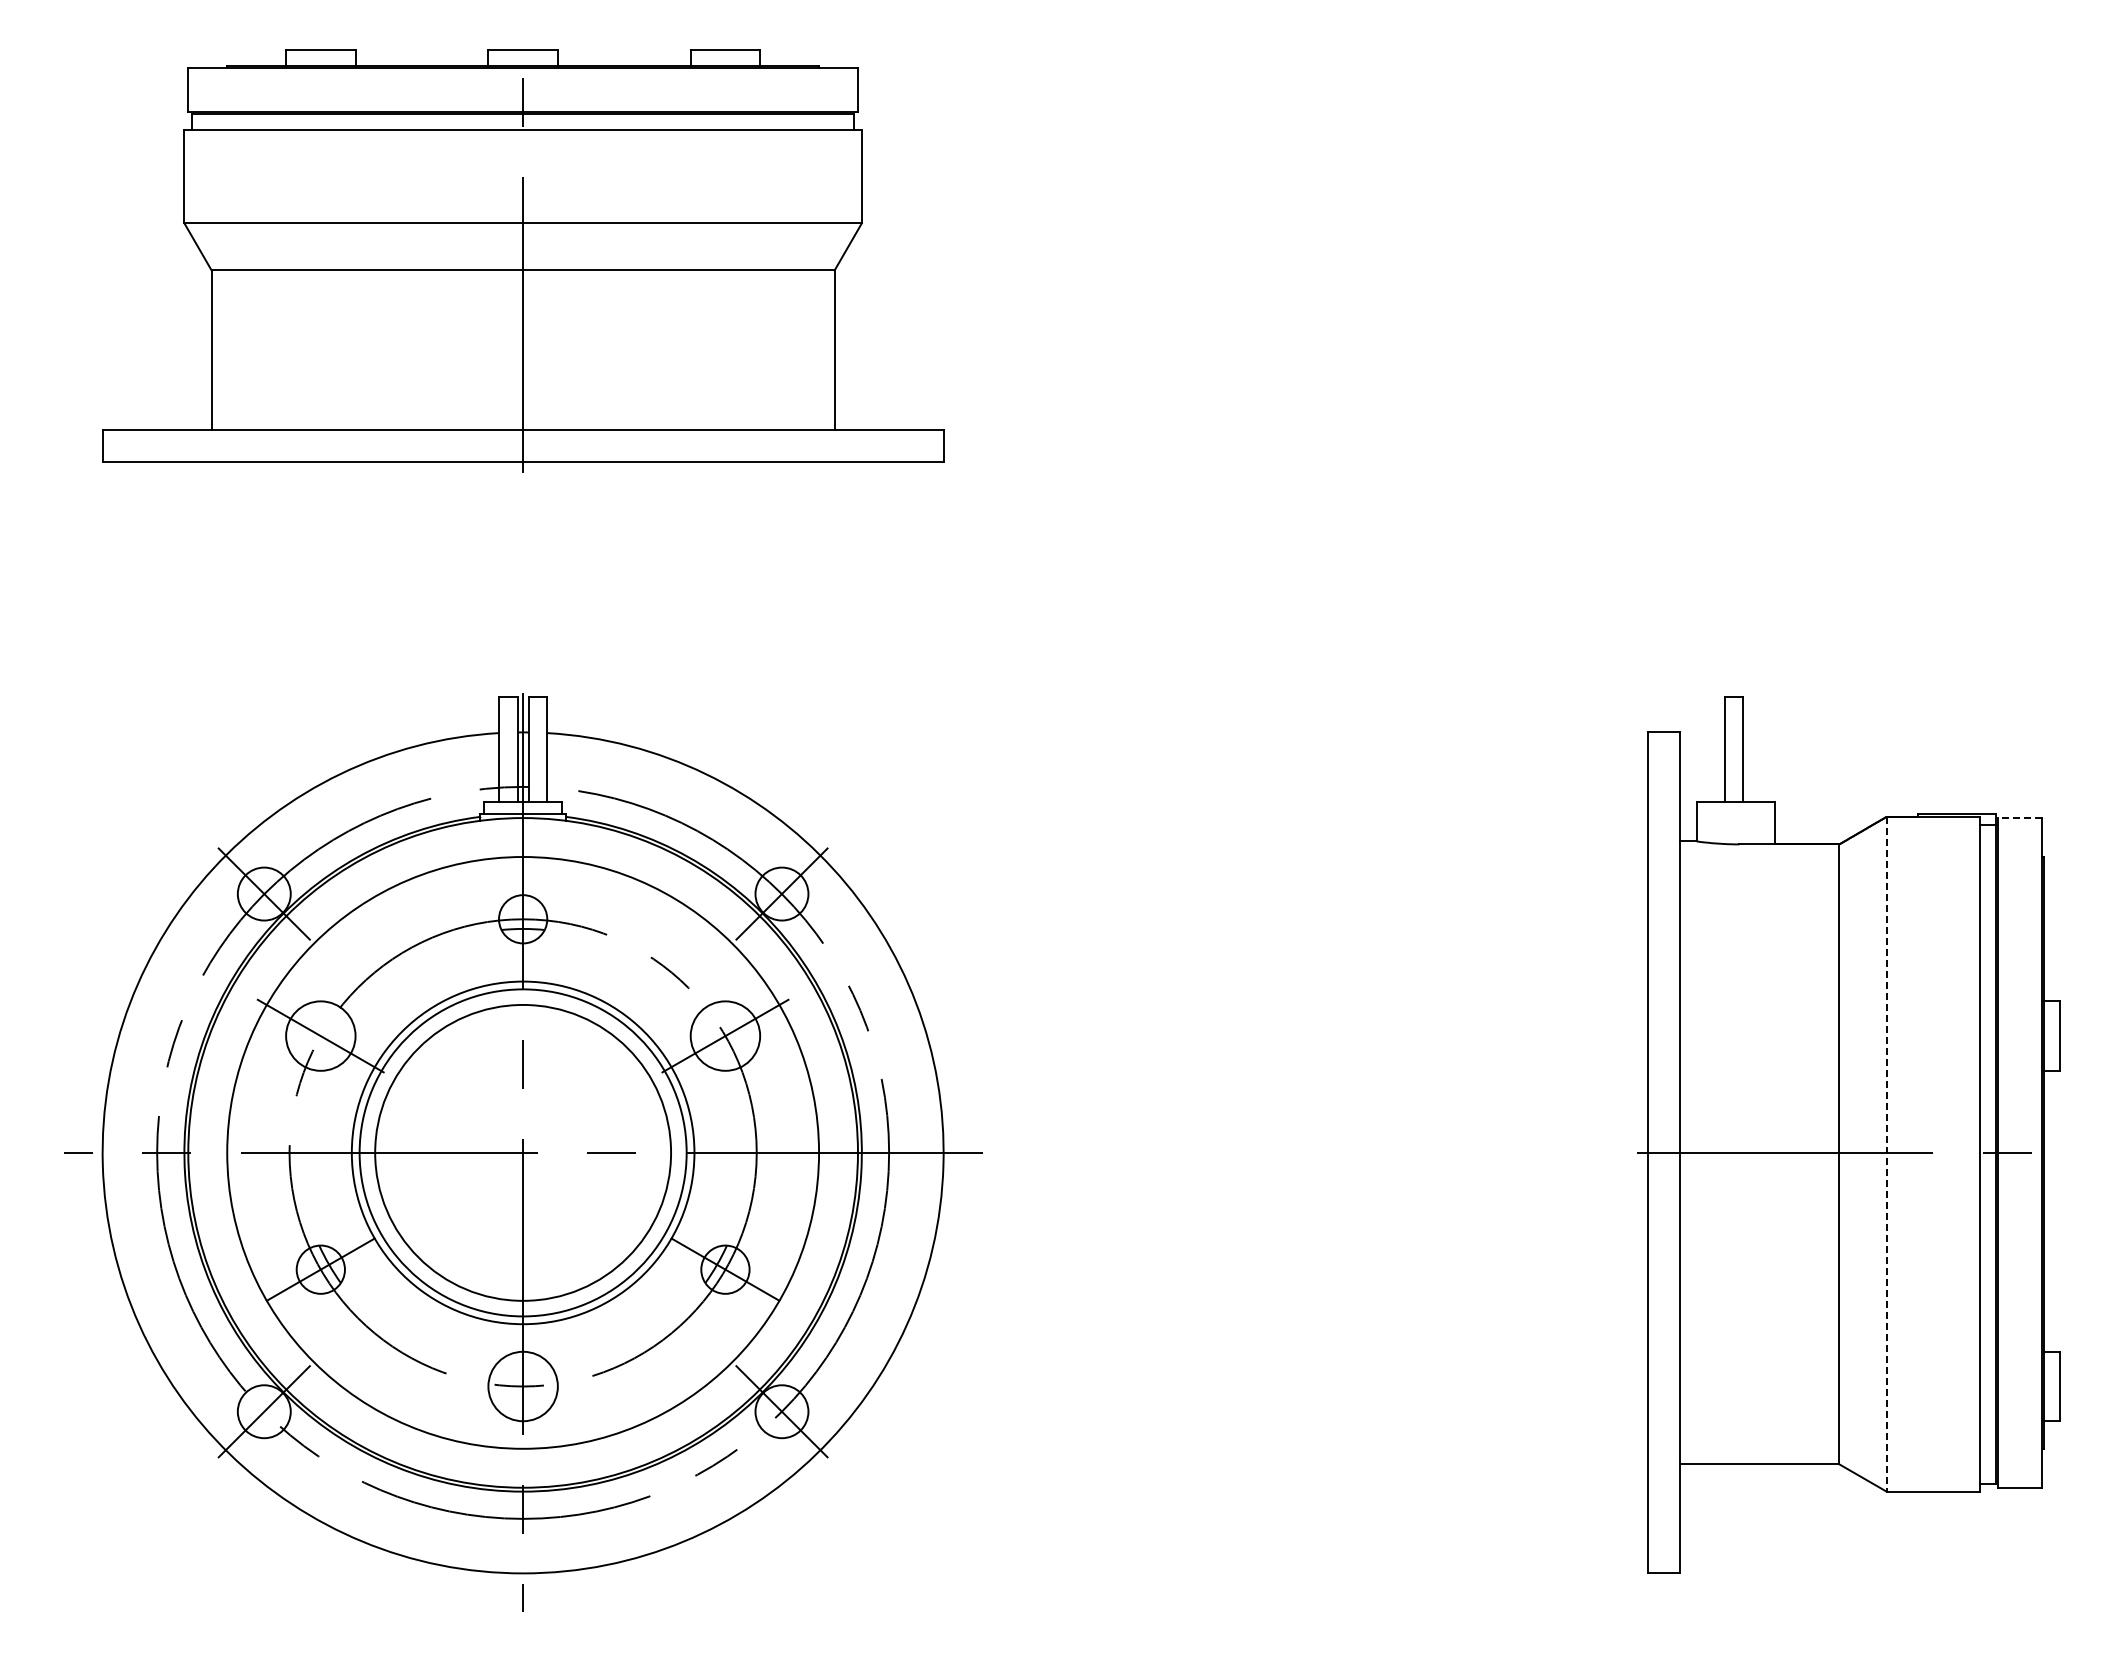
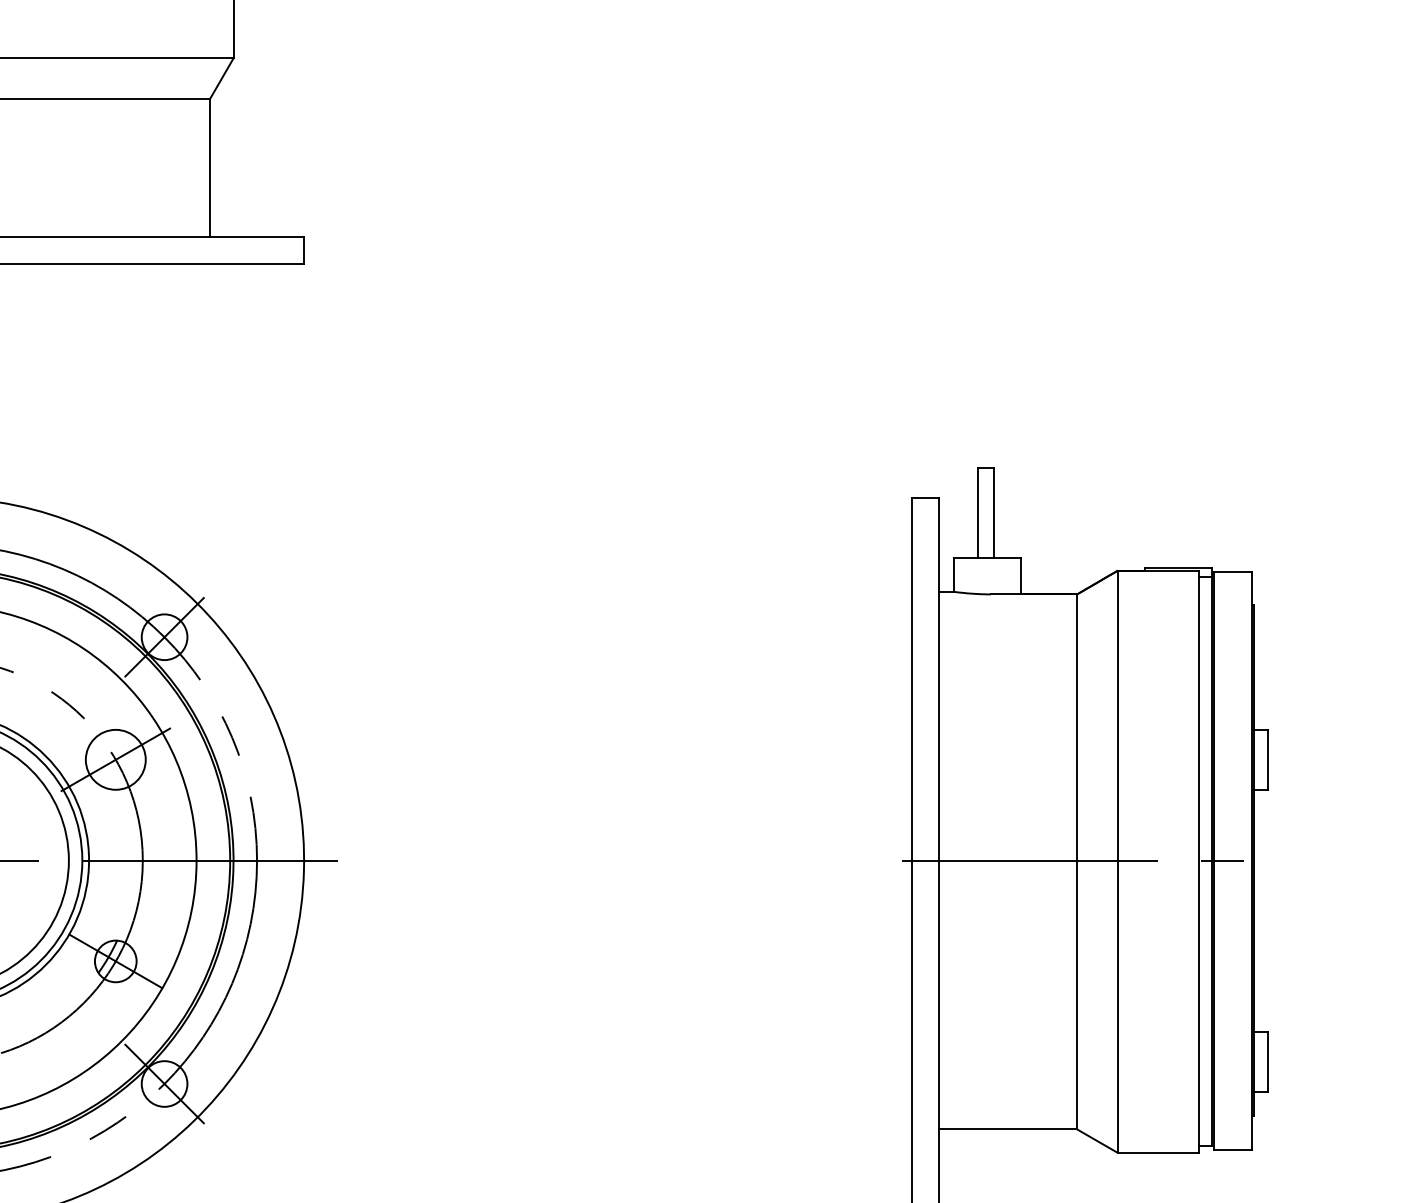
line: (2019, 818) -> (1232, 572), dashed -> solid
line: (1886, 1154) -> (1117, 862), dashed -> solid

